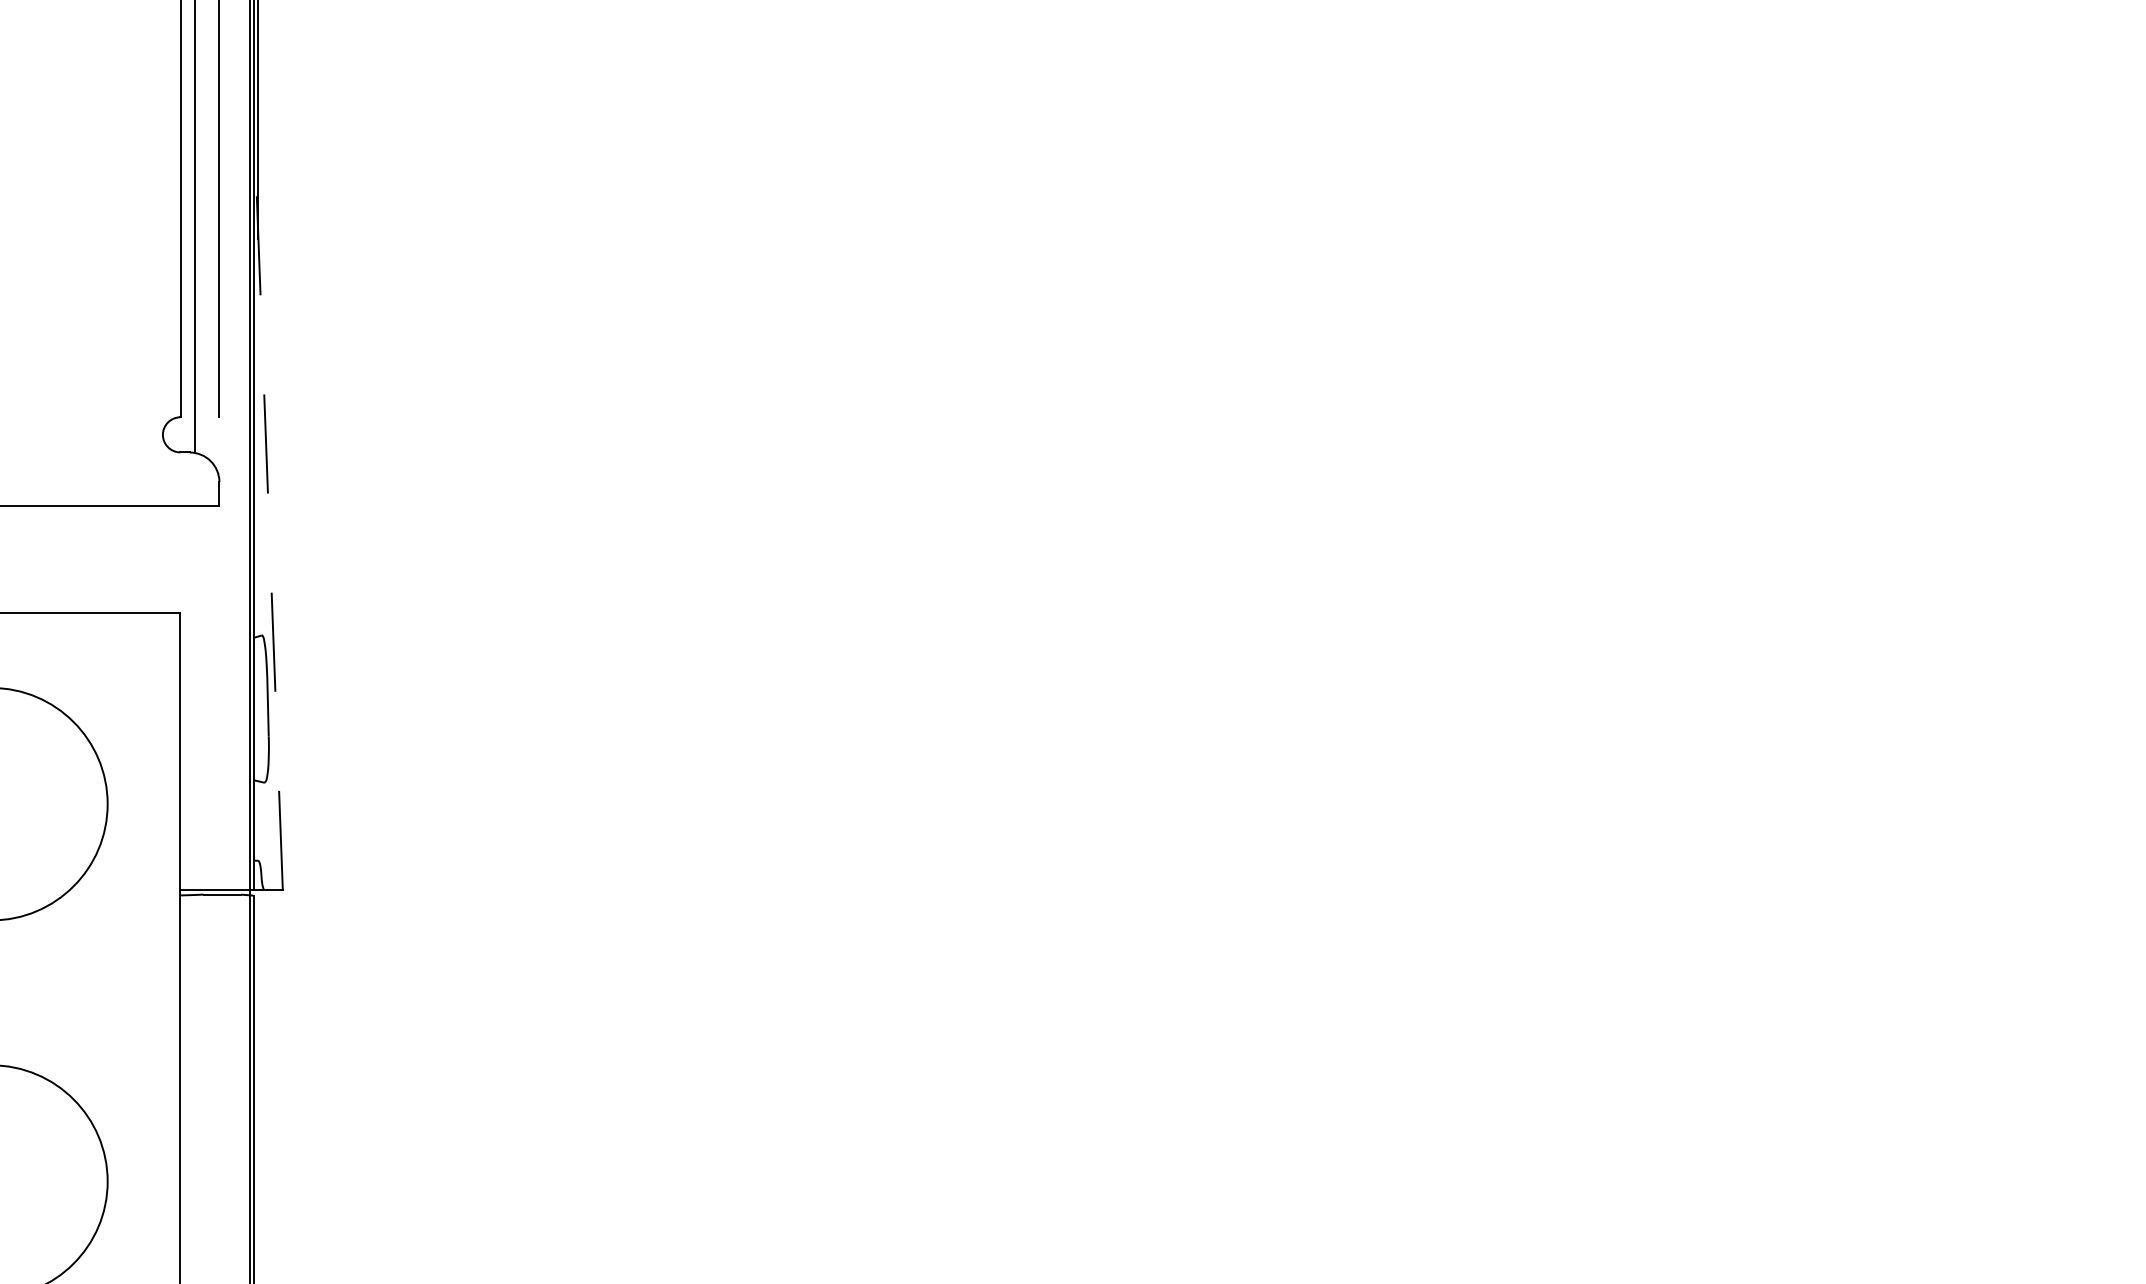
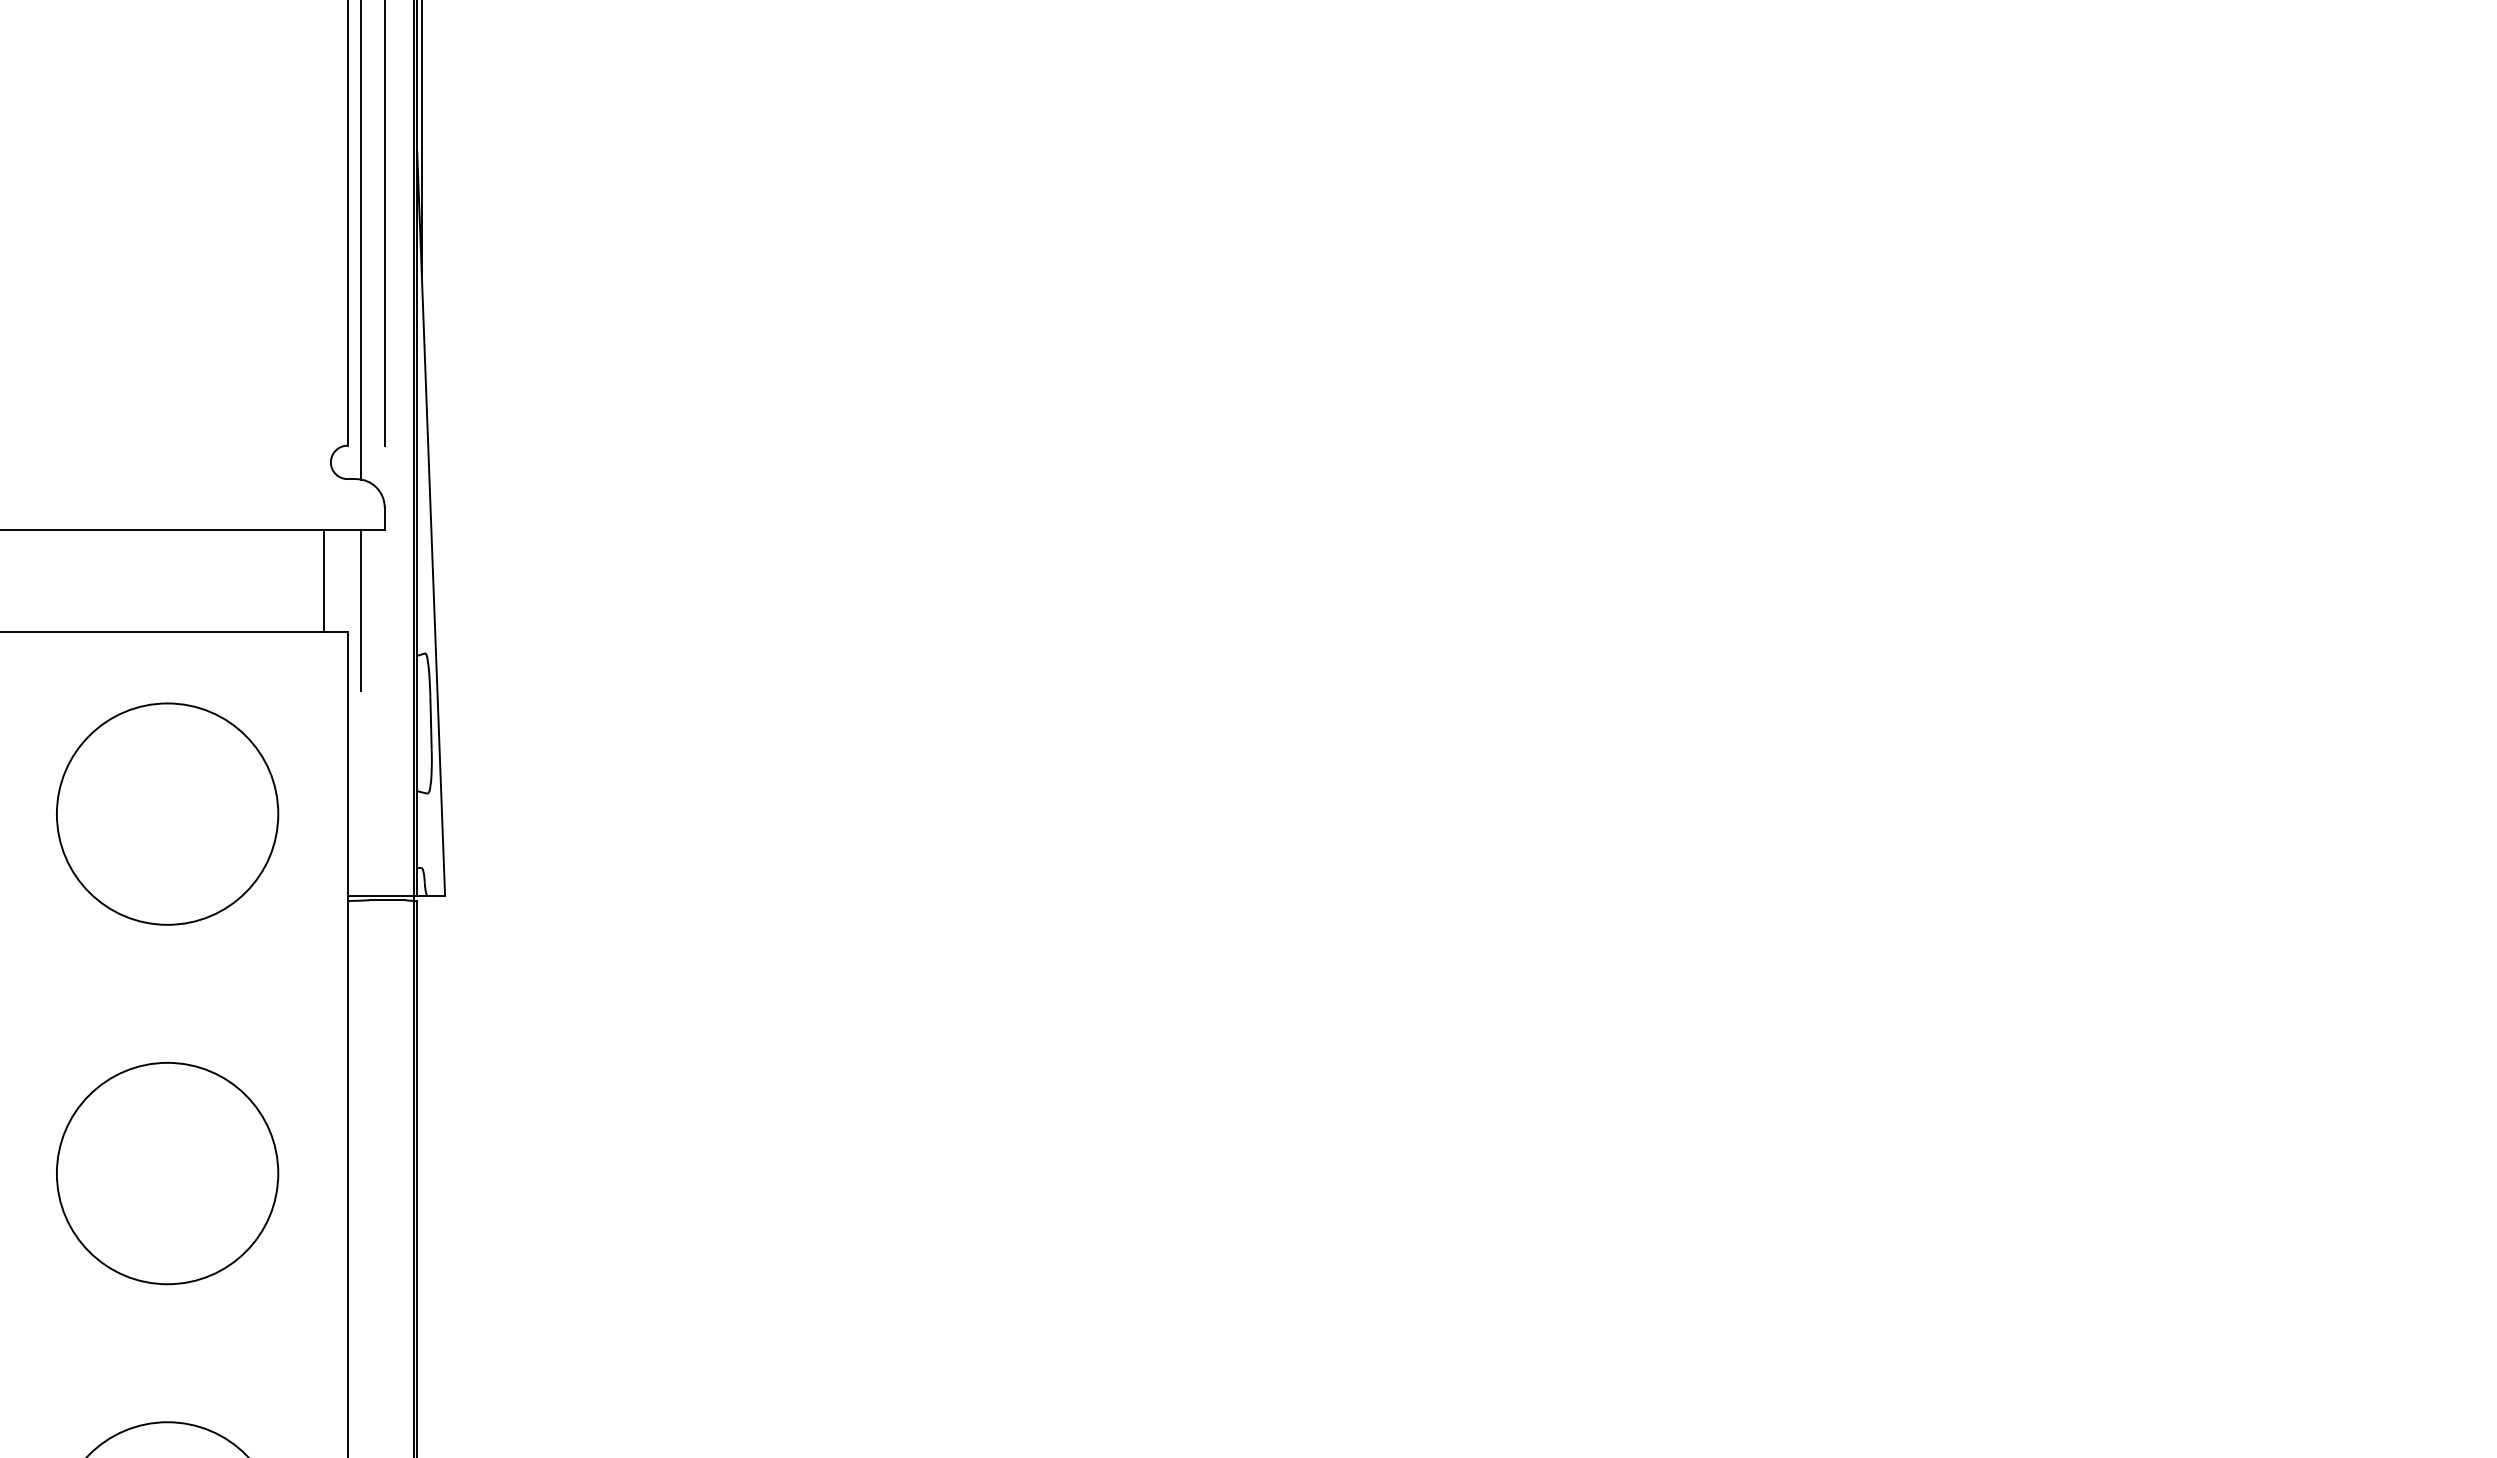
line: (268, 499) -> (431, 523), dashed -> solid
line: (156, 558) -> (324, 580), added
line: (195, 590) -> (361, 610), added

